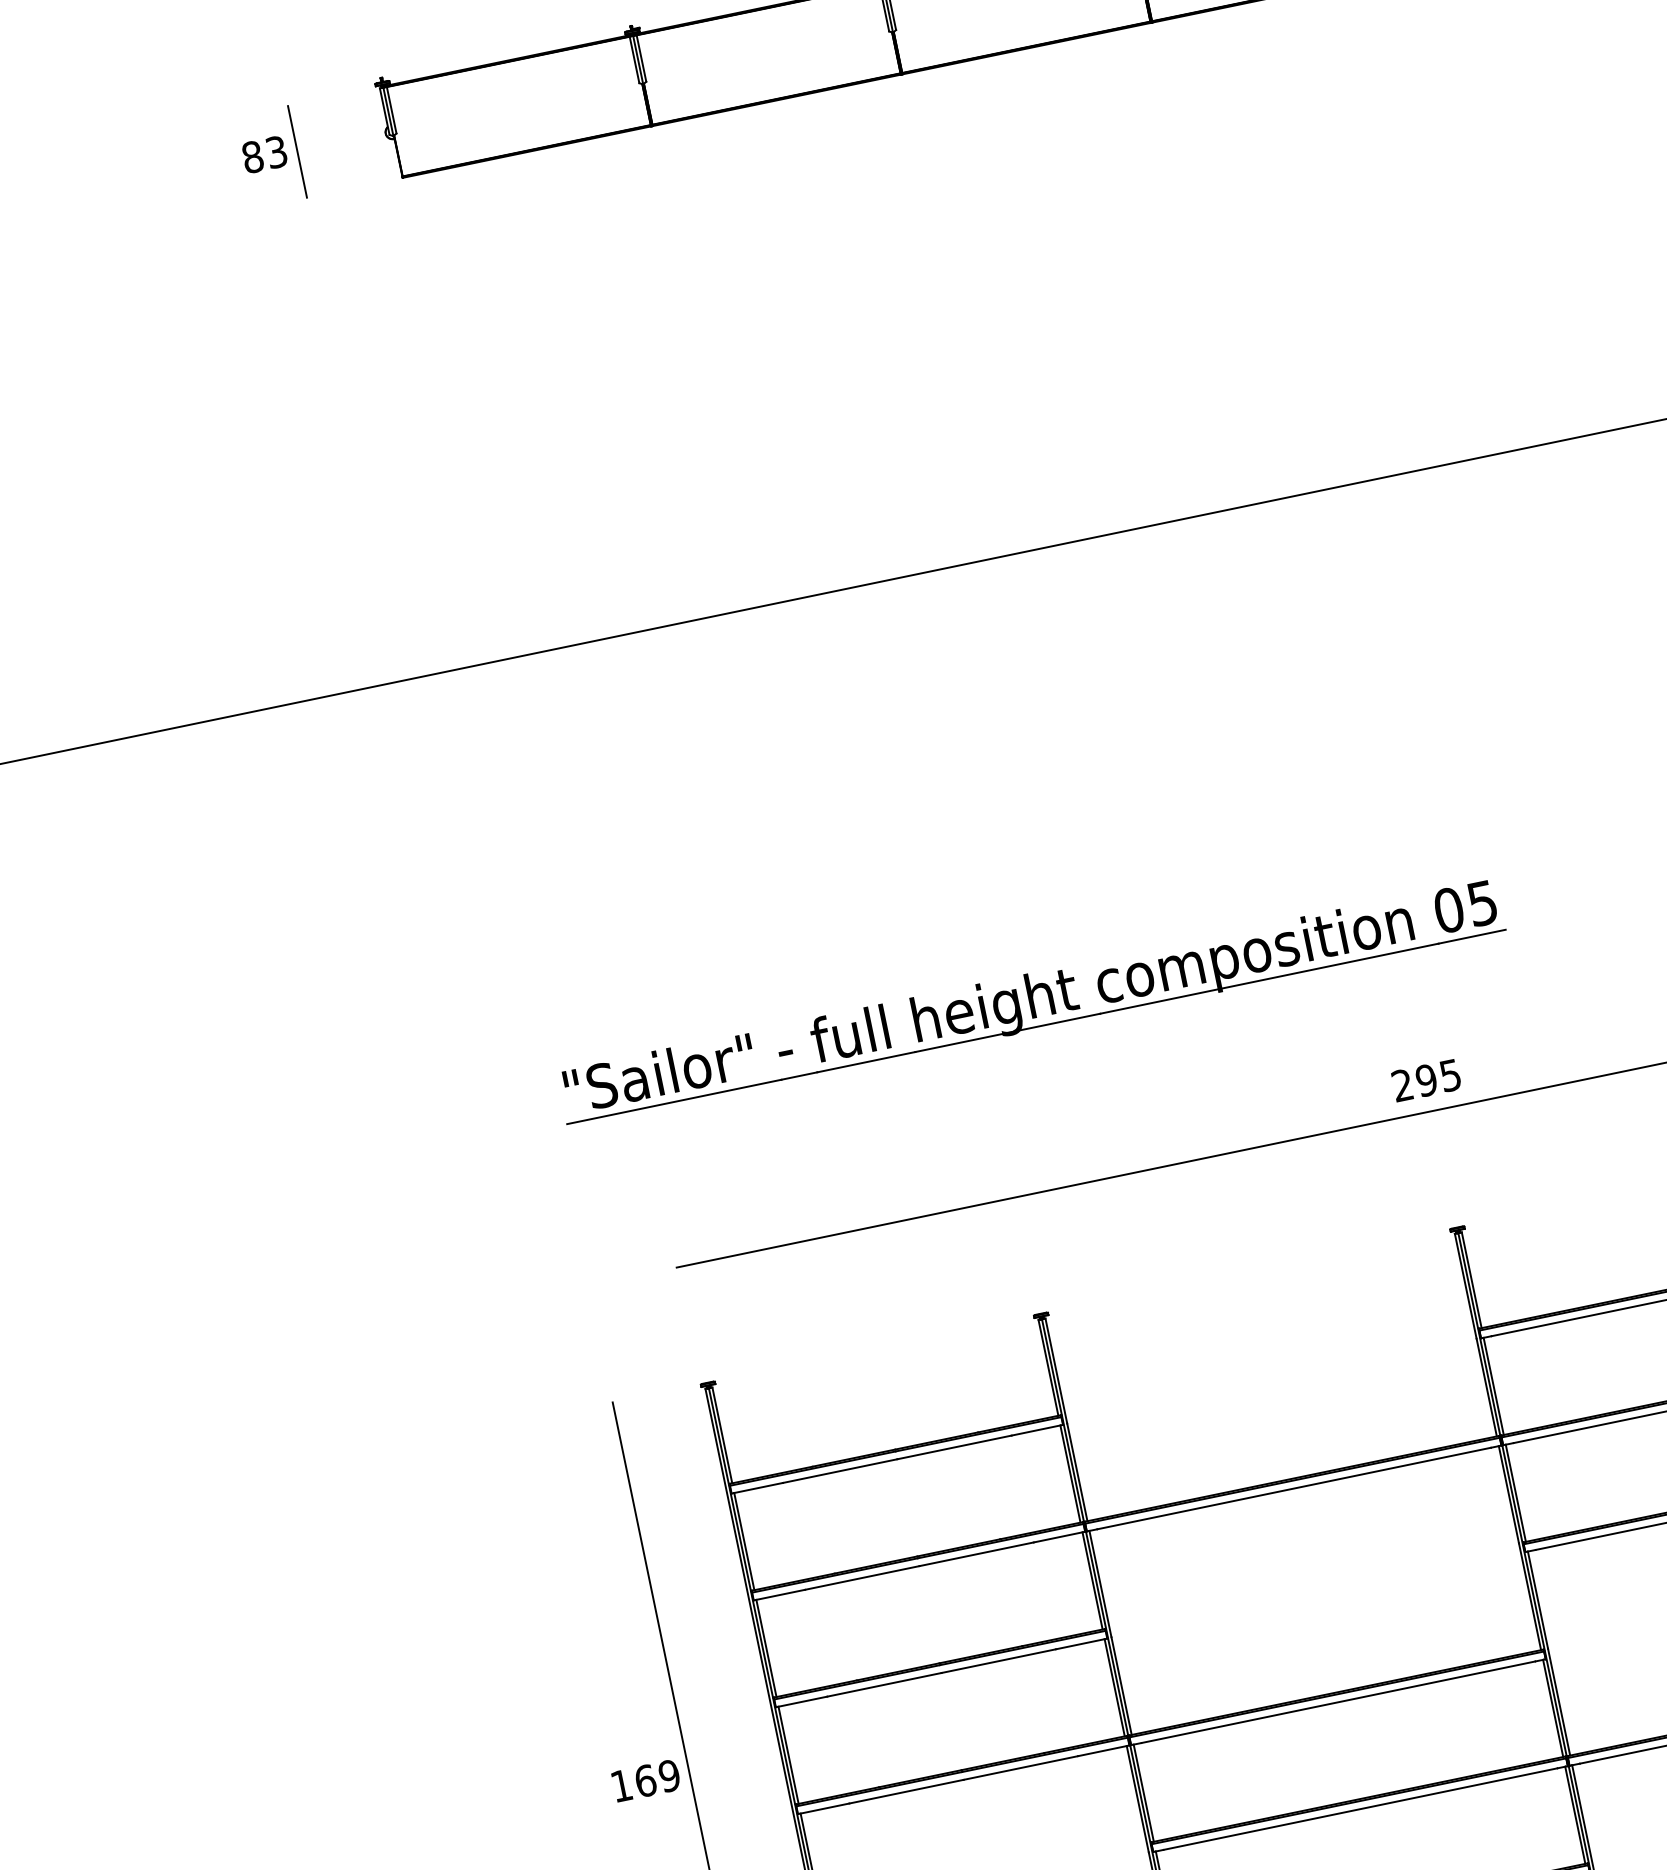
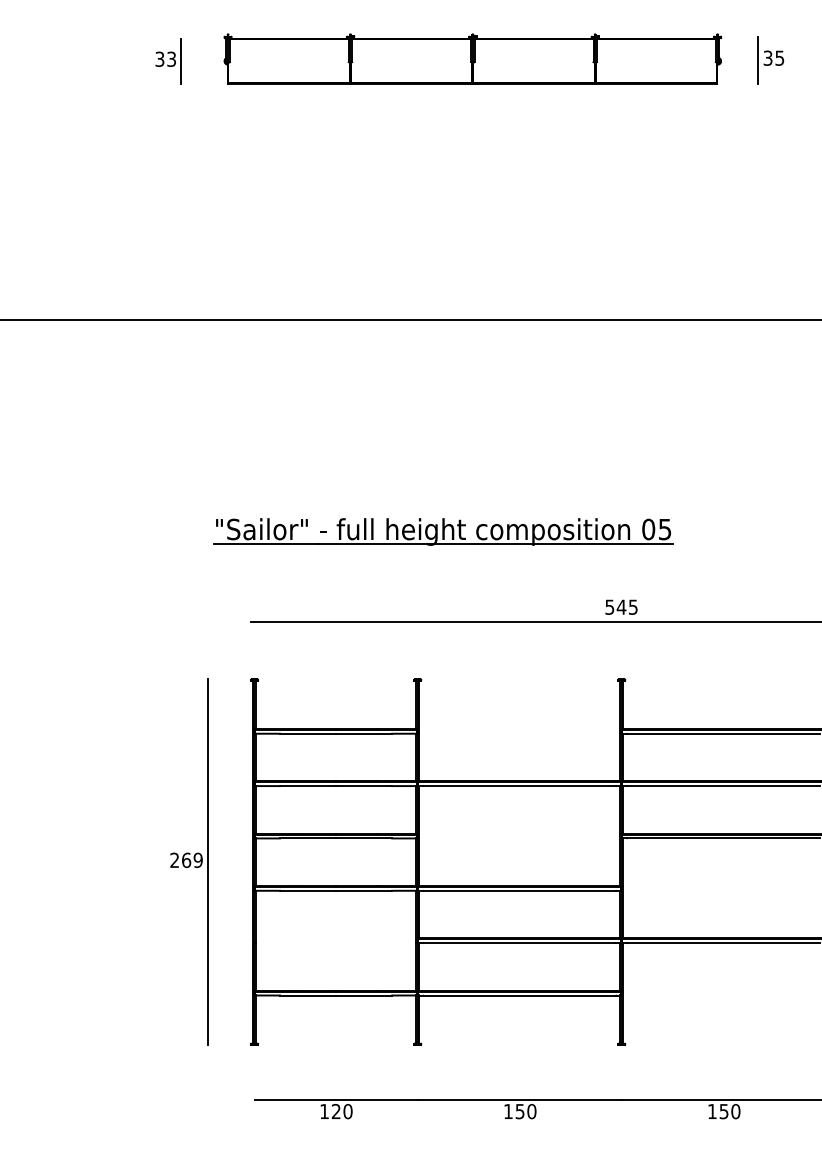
text: (251, 155) -> (159, 58), 83 -> 33
text: (1413, 1081) -> (615, 606), 295 -> 545
text: (620, 1784) -> (174, 859), 169 -> 269

